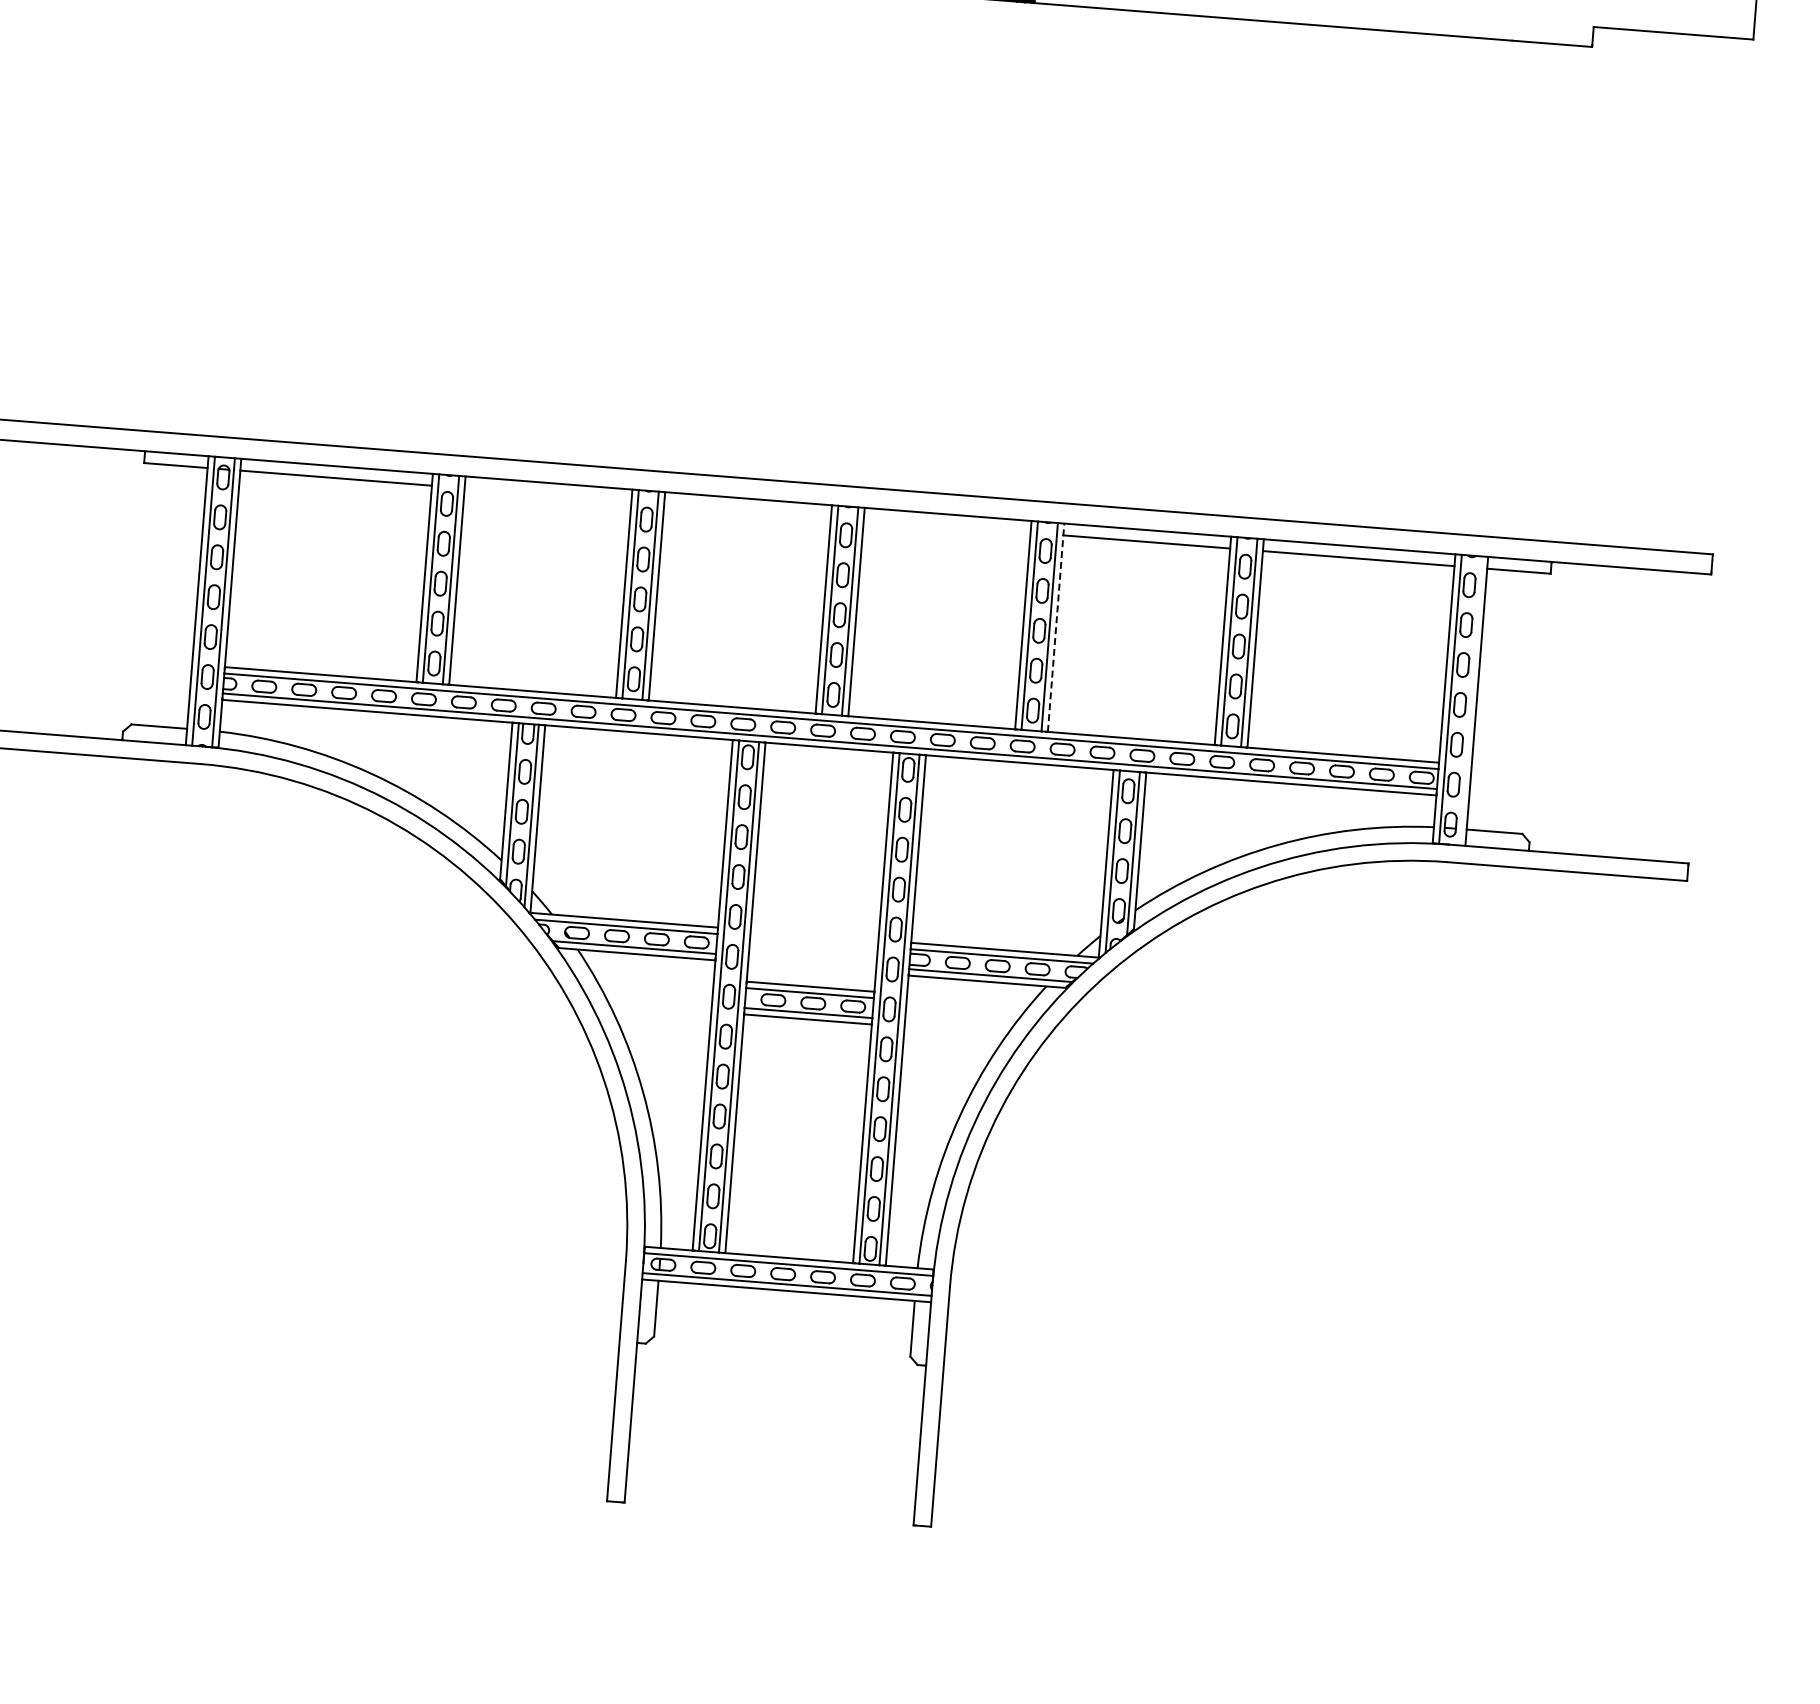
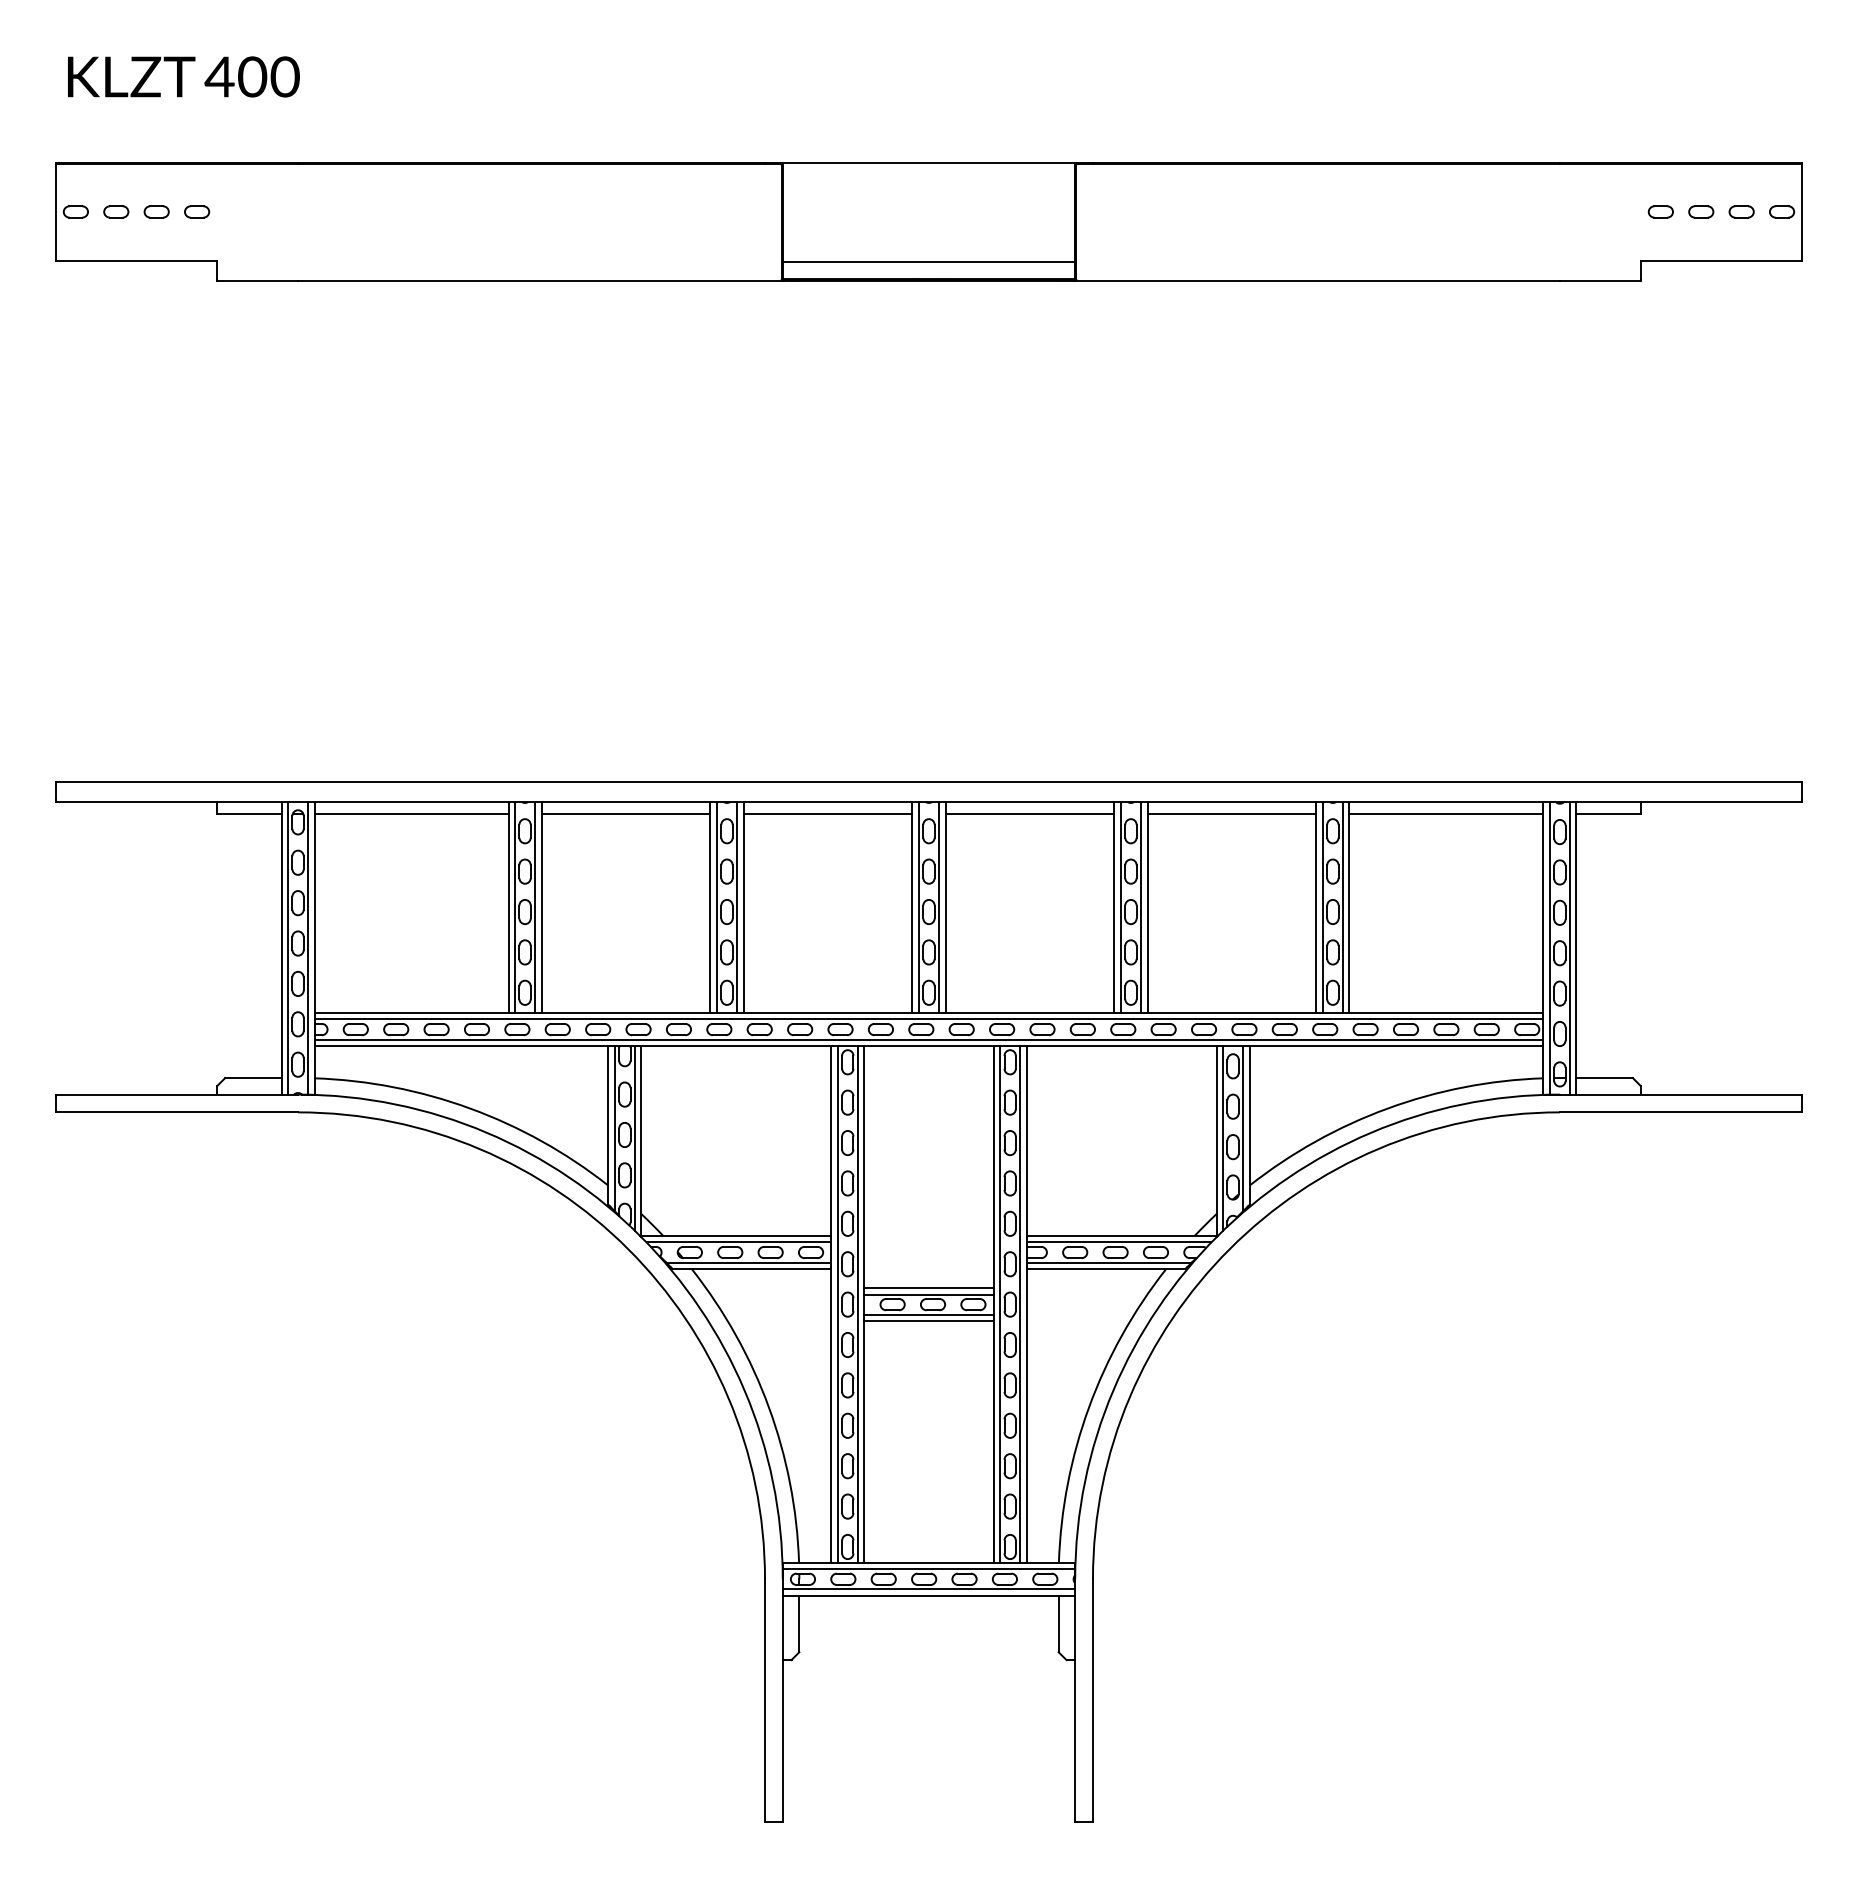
line: (547, 495) -> (625, 814), added
line: (747, 510) -> (827, 814), added
line: (946, 526) -> (1029, 814), added
line: (1056, 627) -> (1147, 907), dashed -> solid
line: (1470, 701) -> (1570, 948), added

